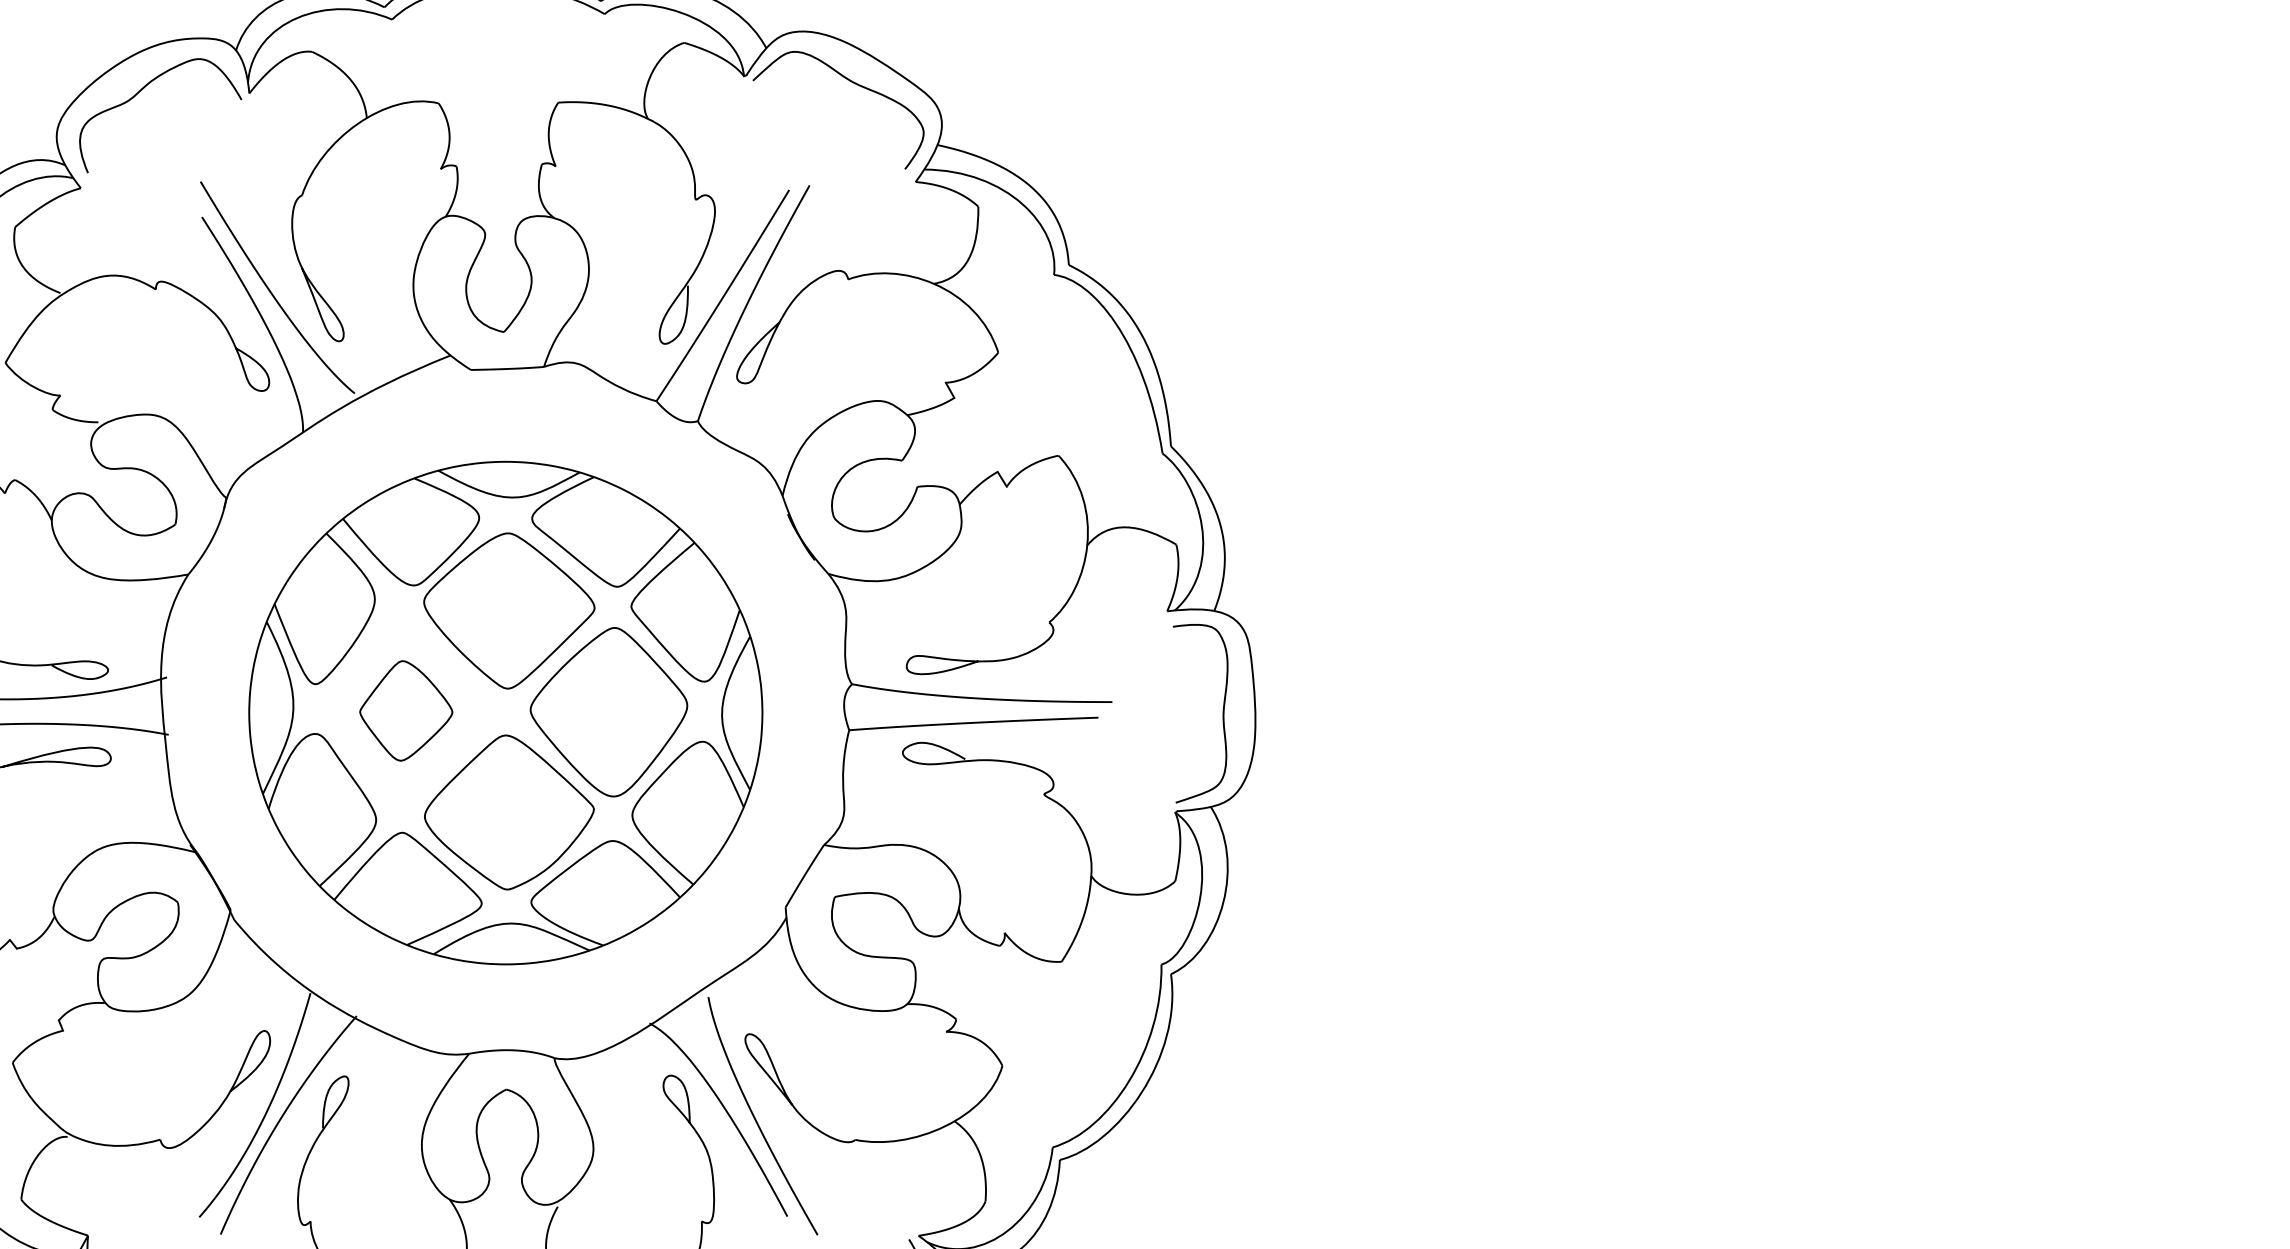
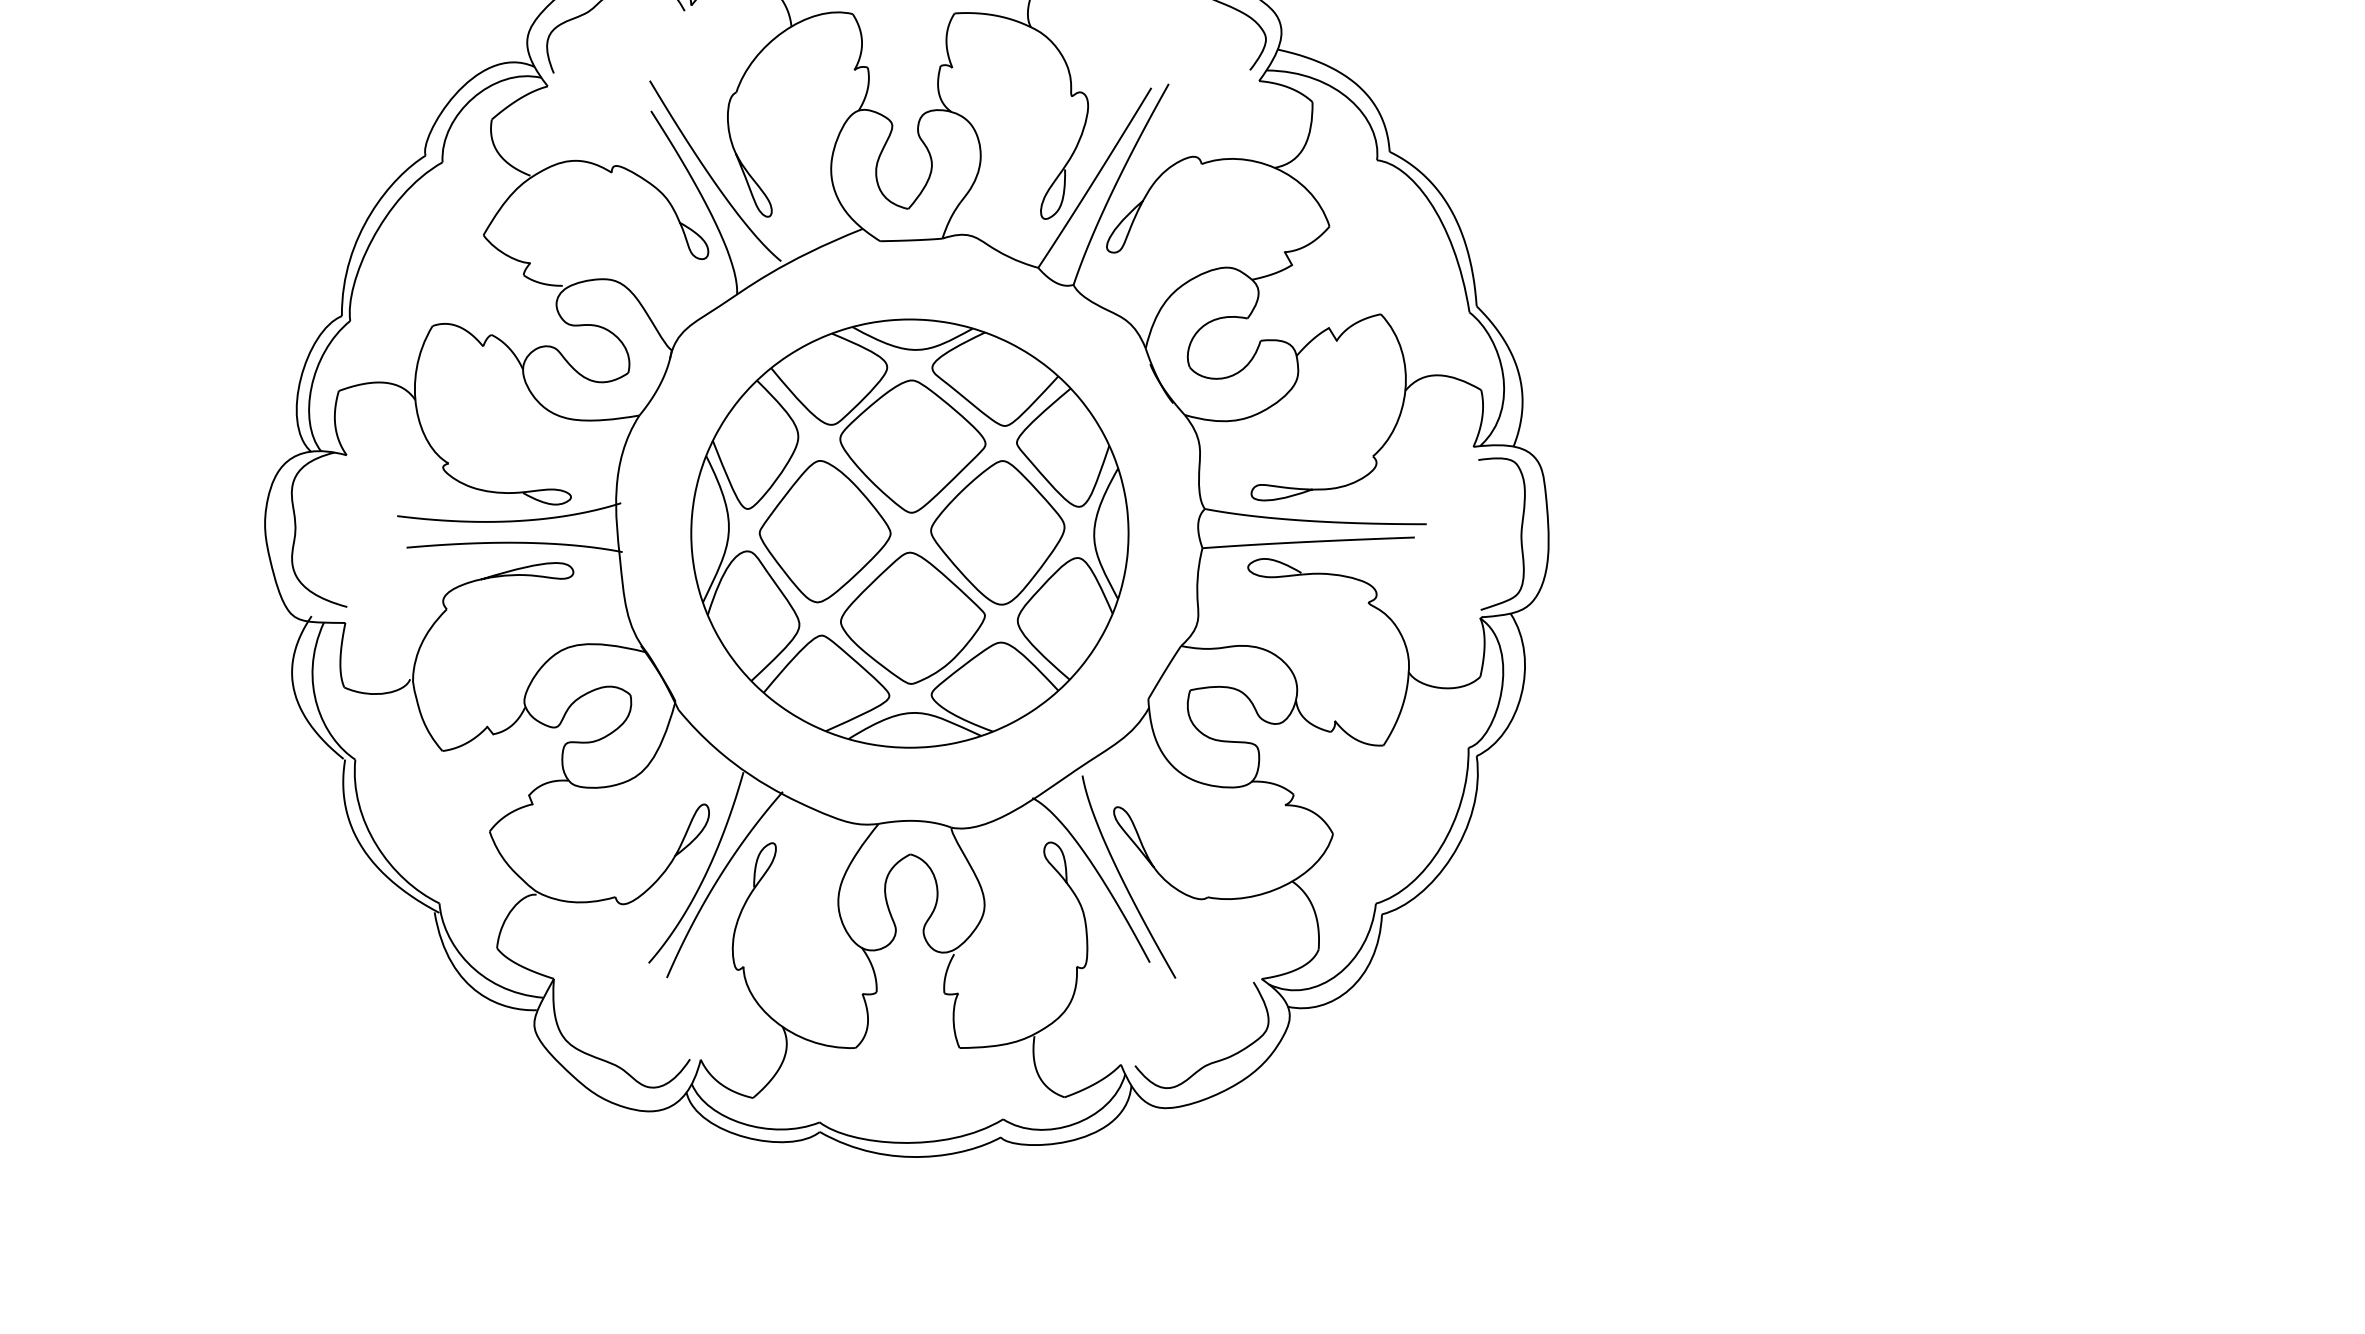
part: (405, 710) -> (824, 531), size x1.67

